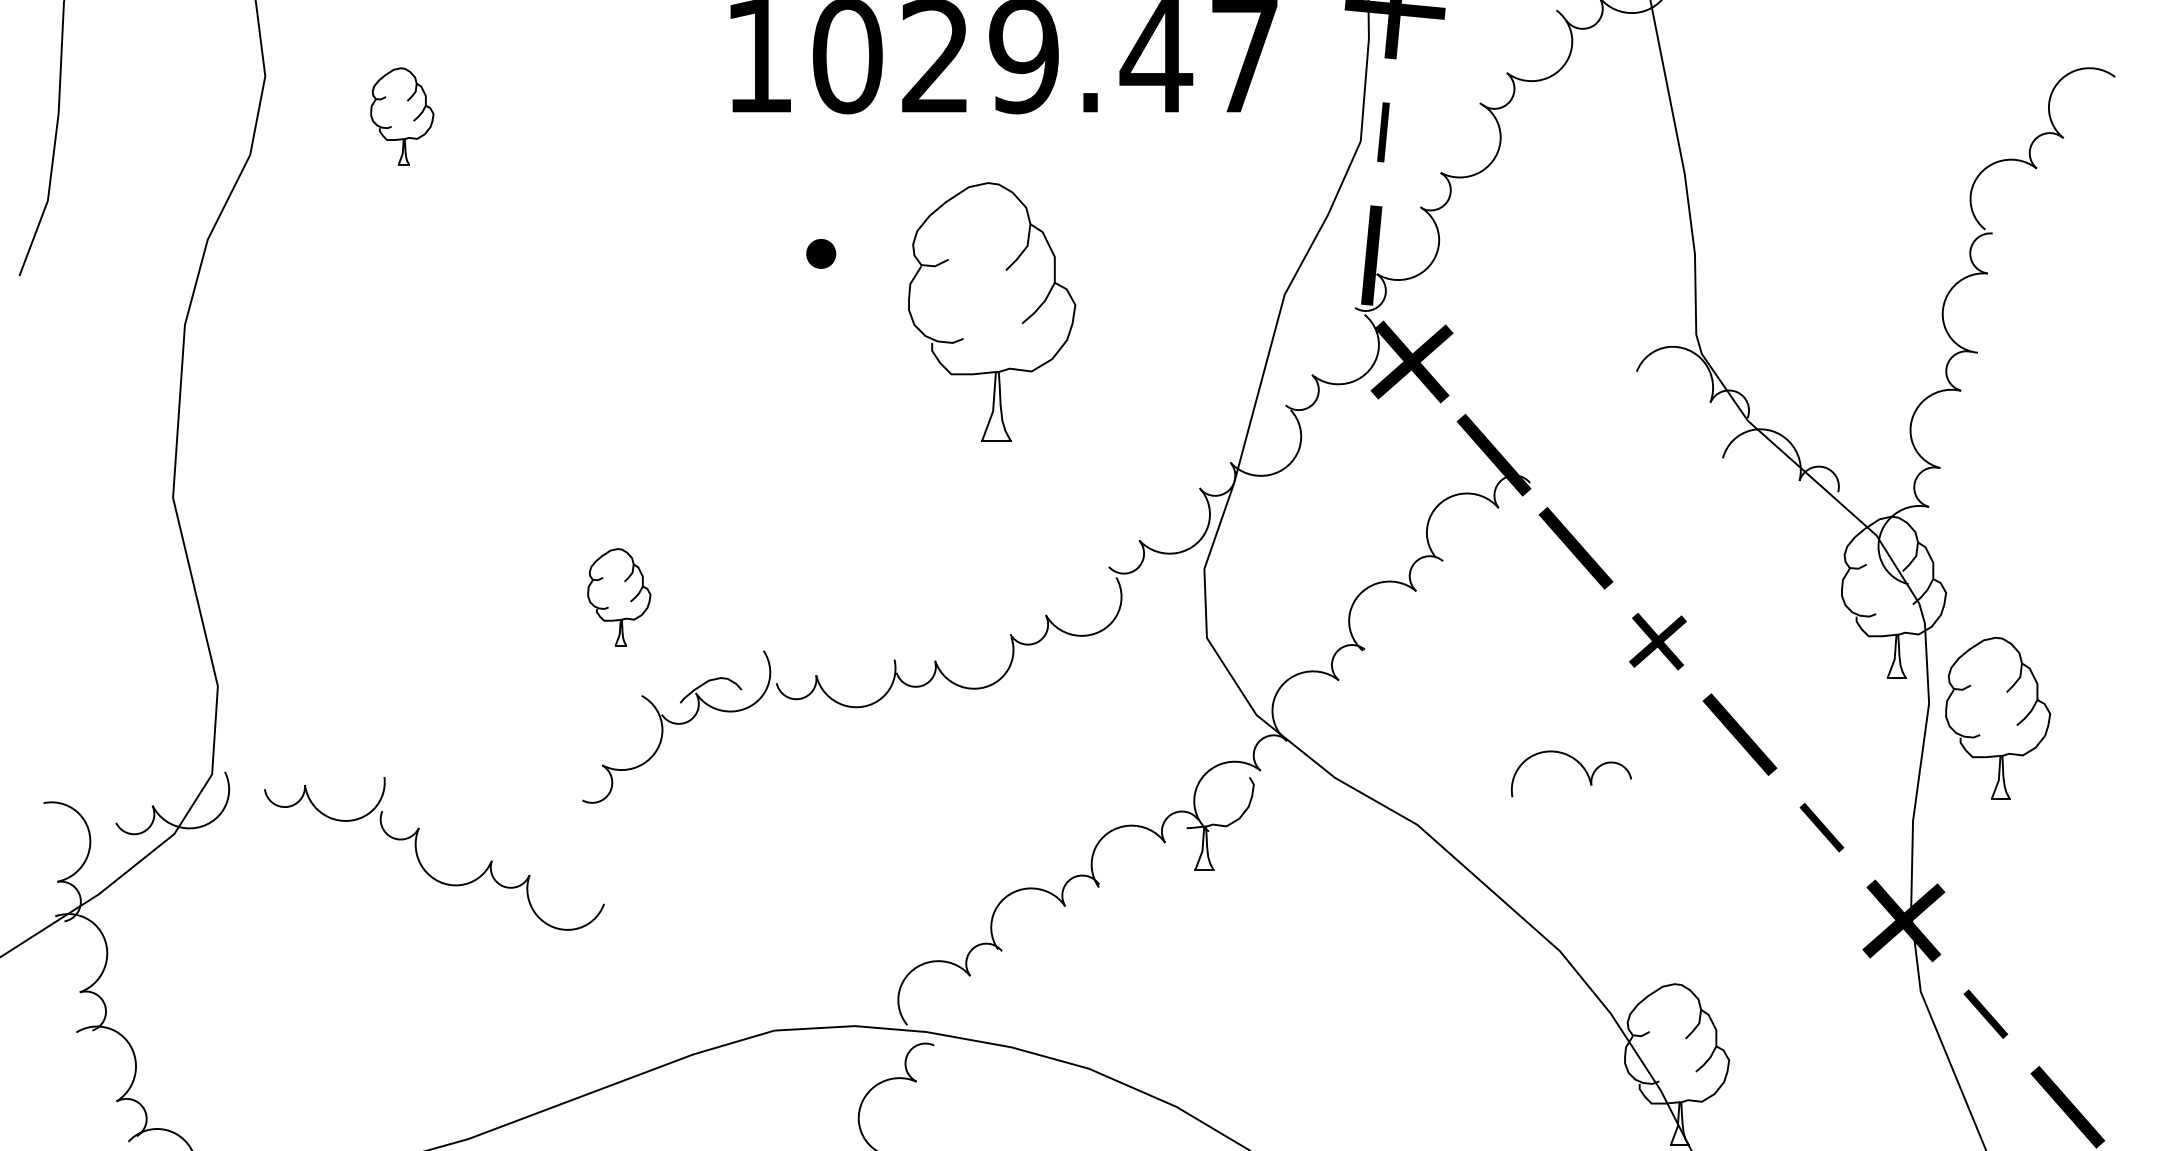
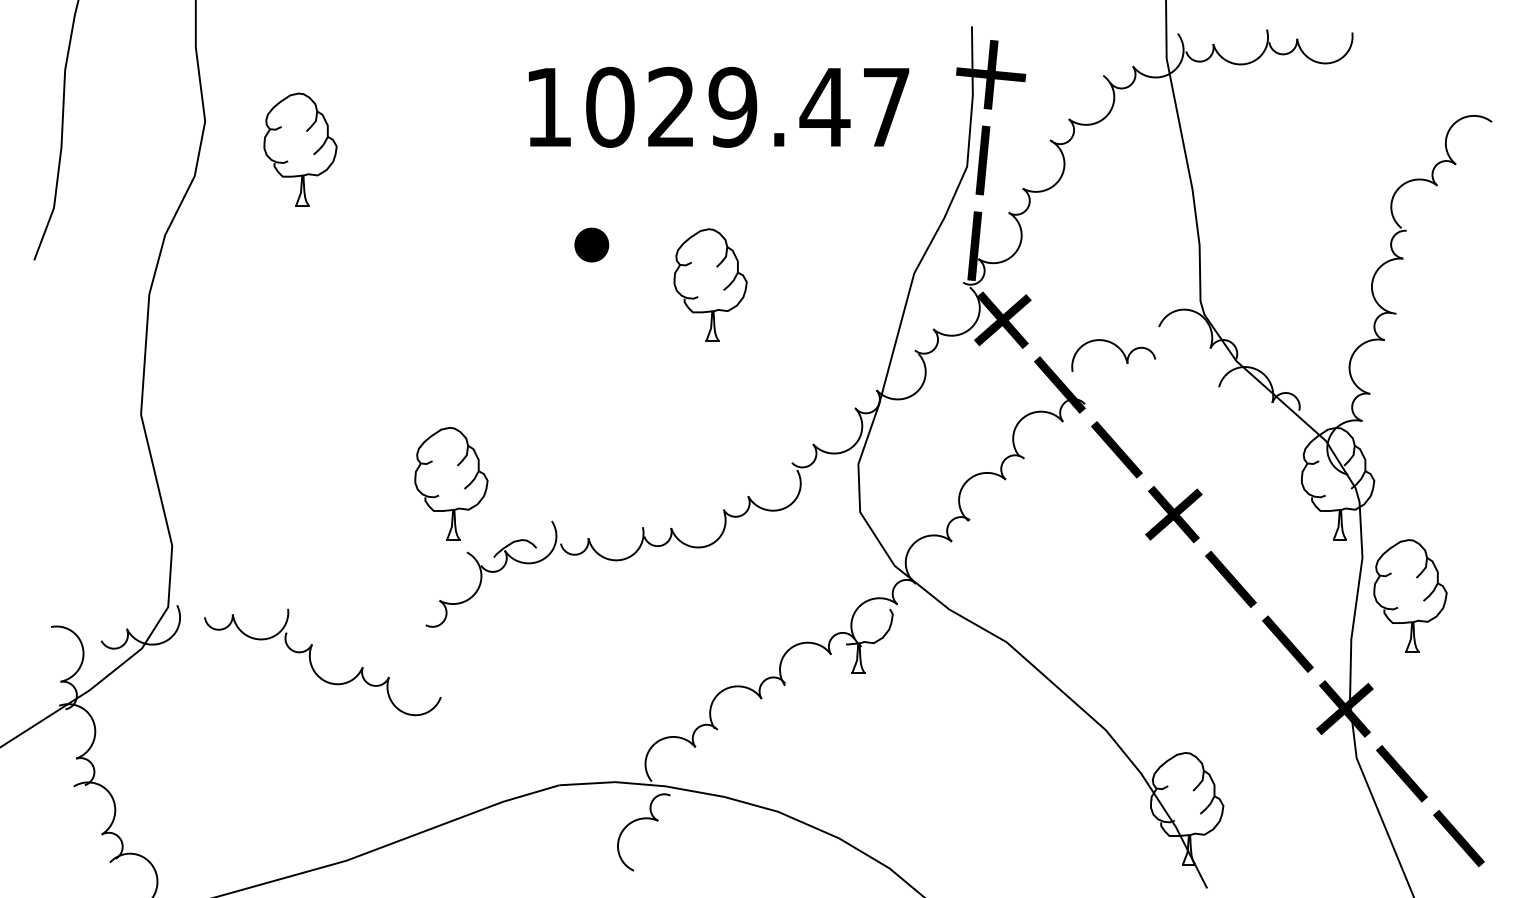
part: (402, 116) -> (300, 149), size x1.67
part: (1382, 132) -> (982, 160), size x1.67
part: (820, 253) -> (591, 244), size x1.67
part: (991, 310) -> (710, 284), size x0.62
part: (619, 596) -> (451, 483), size x1.67
part: (1657, 641) -> (1173, 514), size x1.43
part: (1998, 717) -> (1410, 595), moved
part: (1579, 764) -> (1119, 349), moved
part: (1821, 826) -> (1287, 643), size x1.67
part: (1985, 1013) -> (1401, 773), size x1.67

